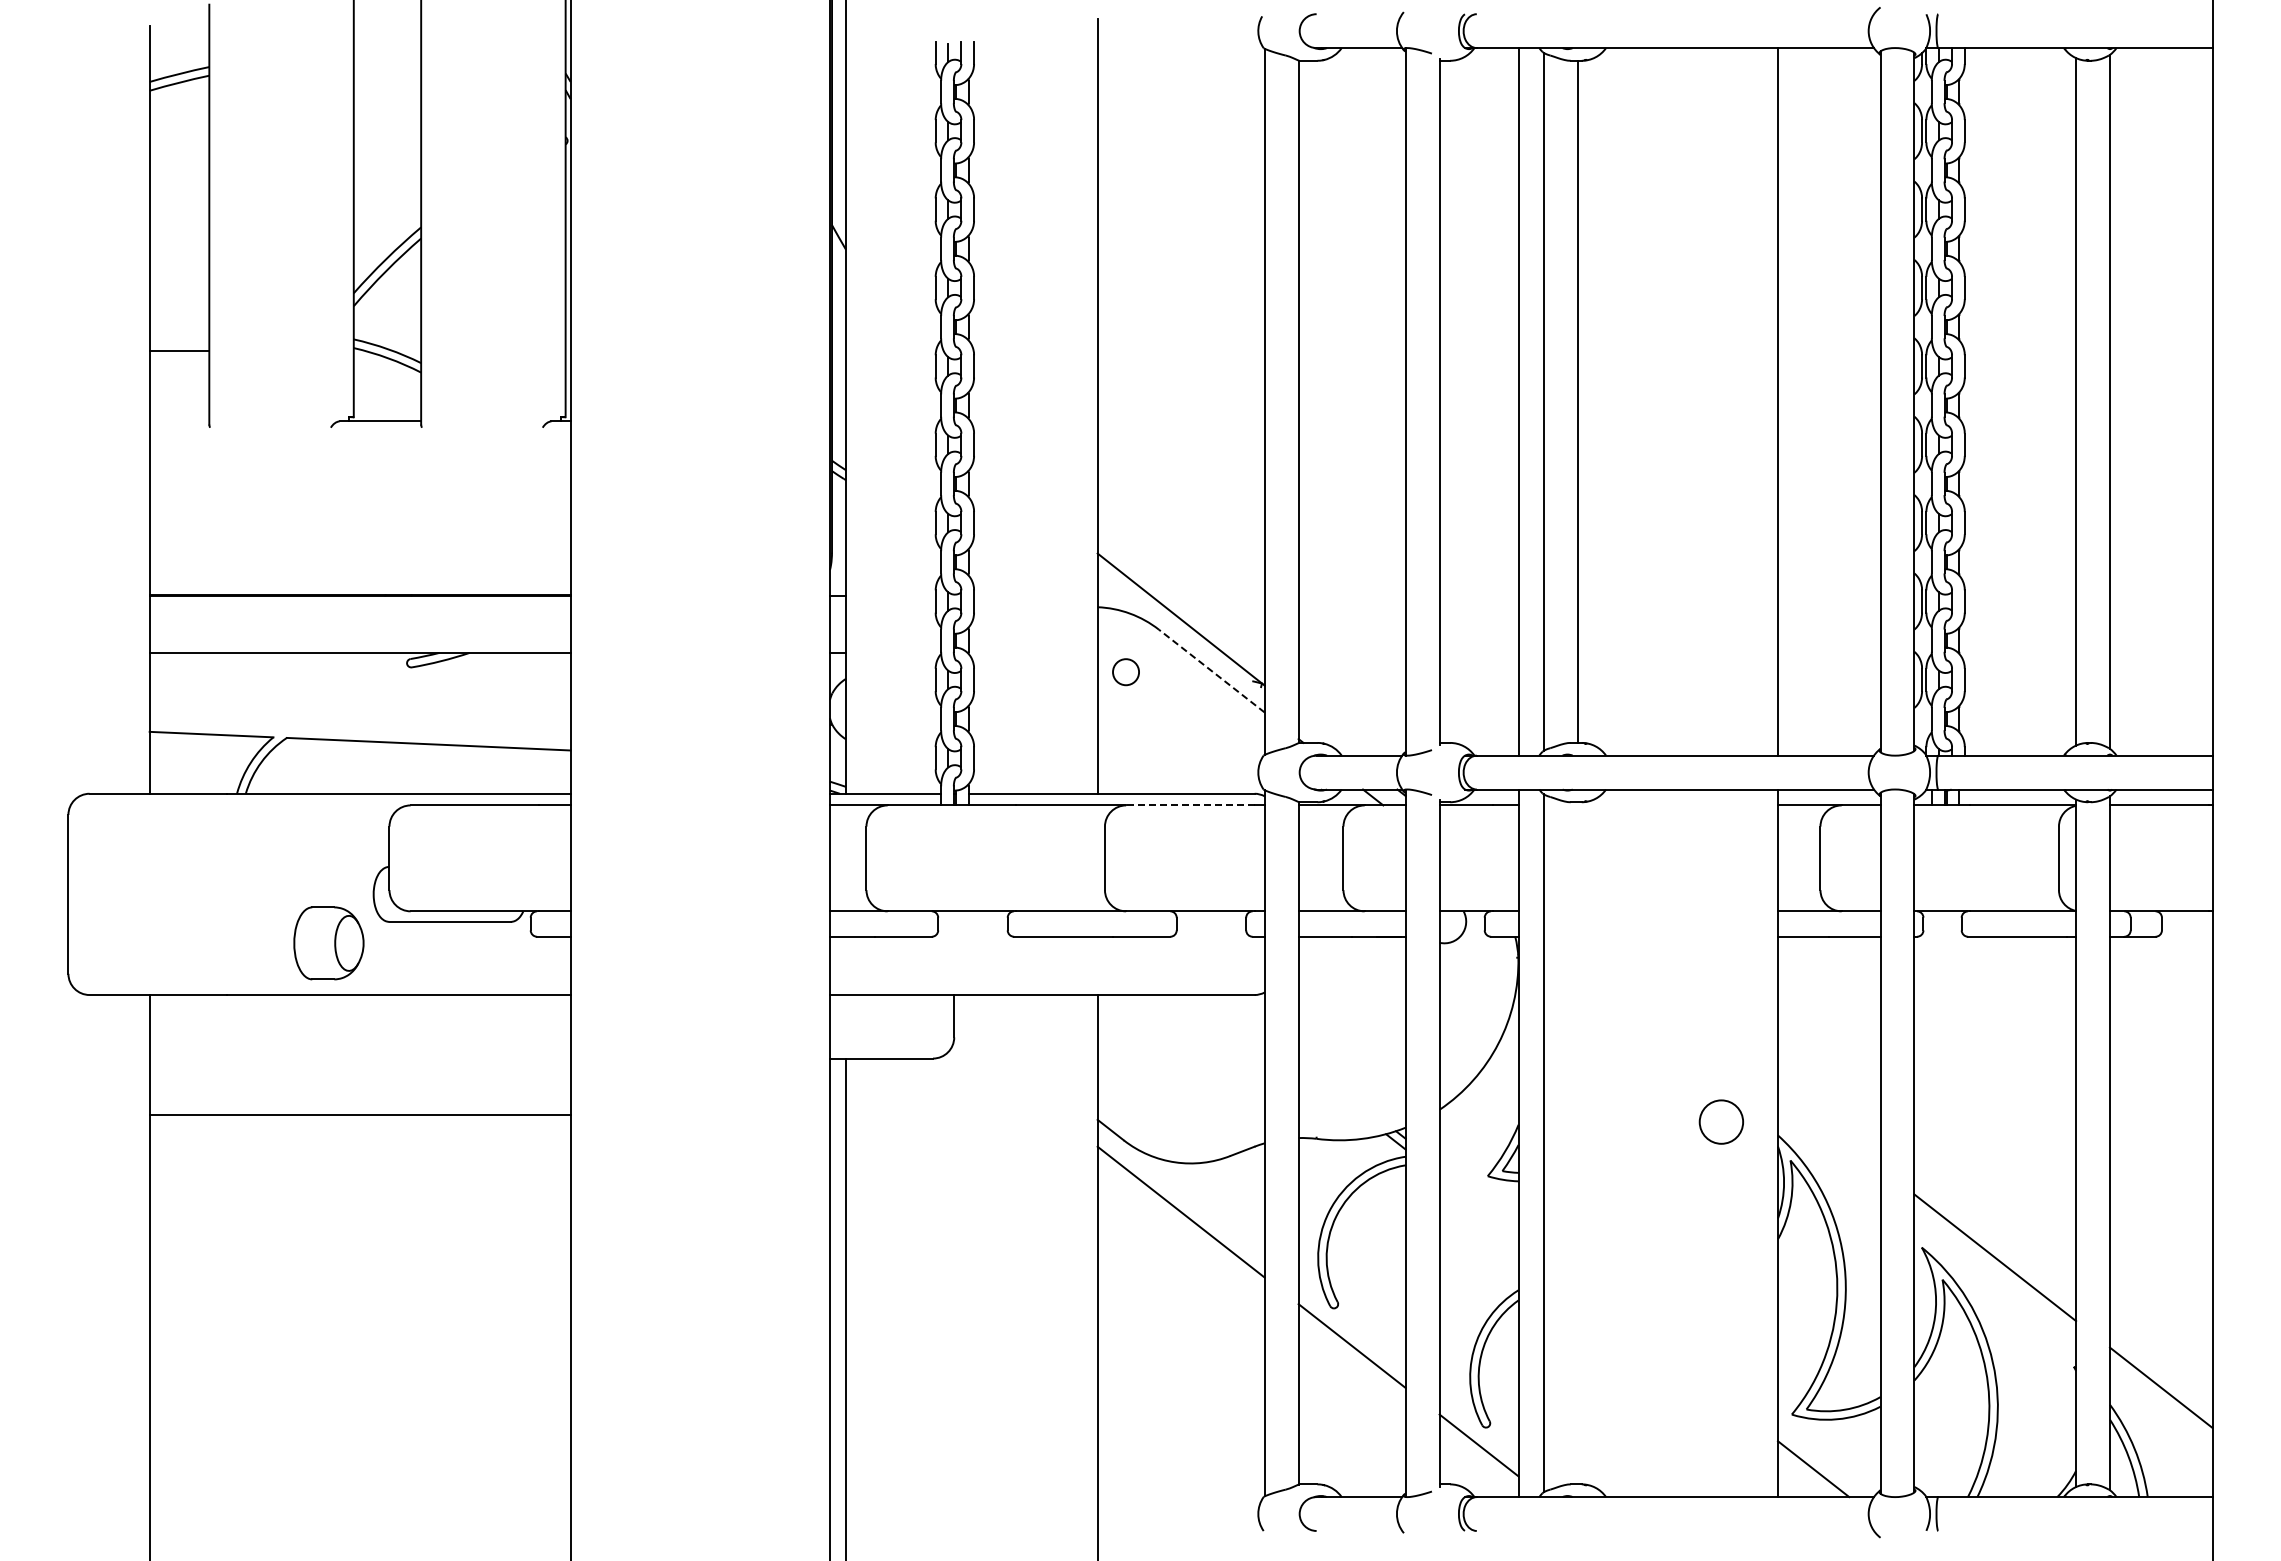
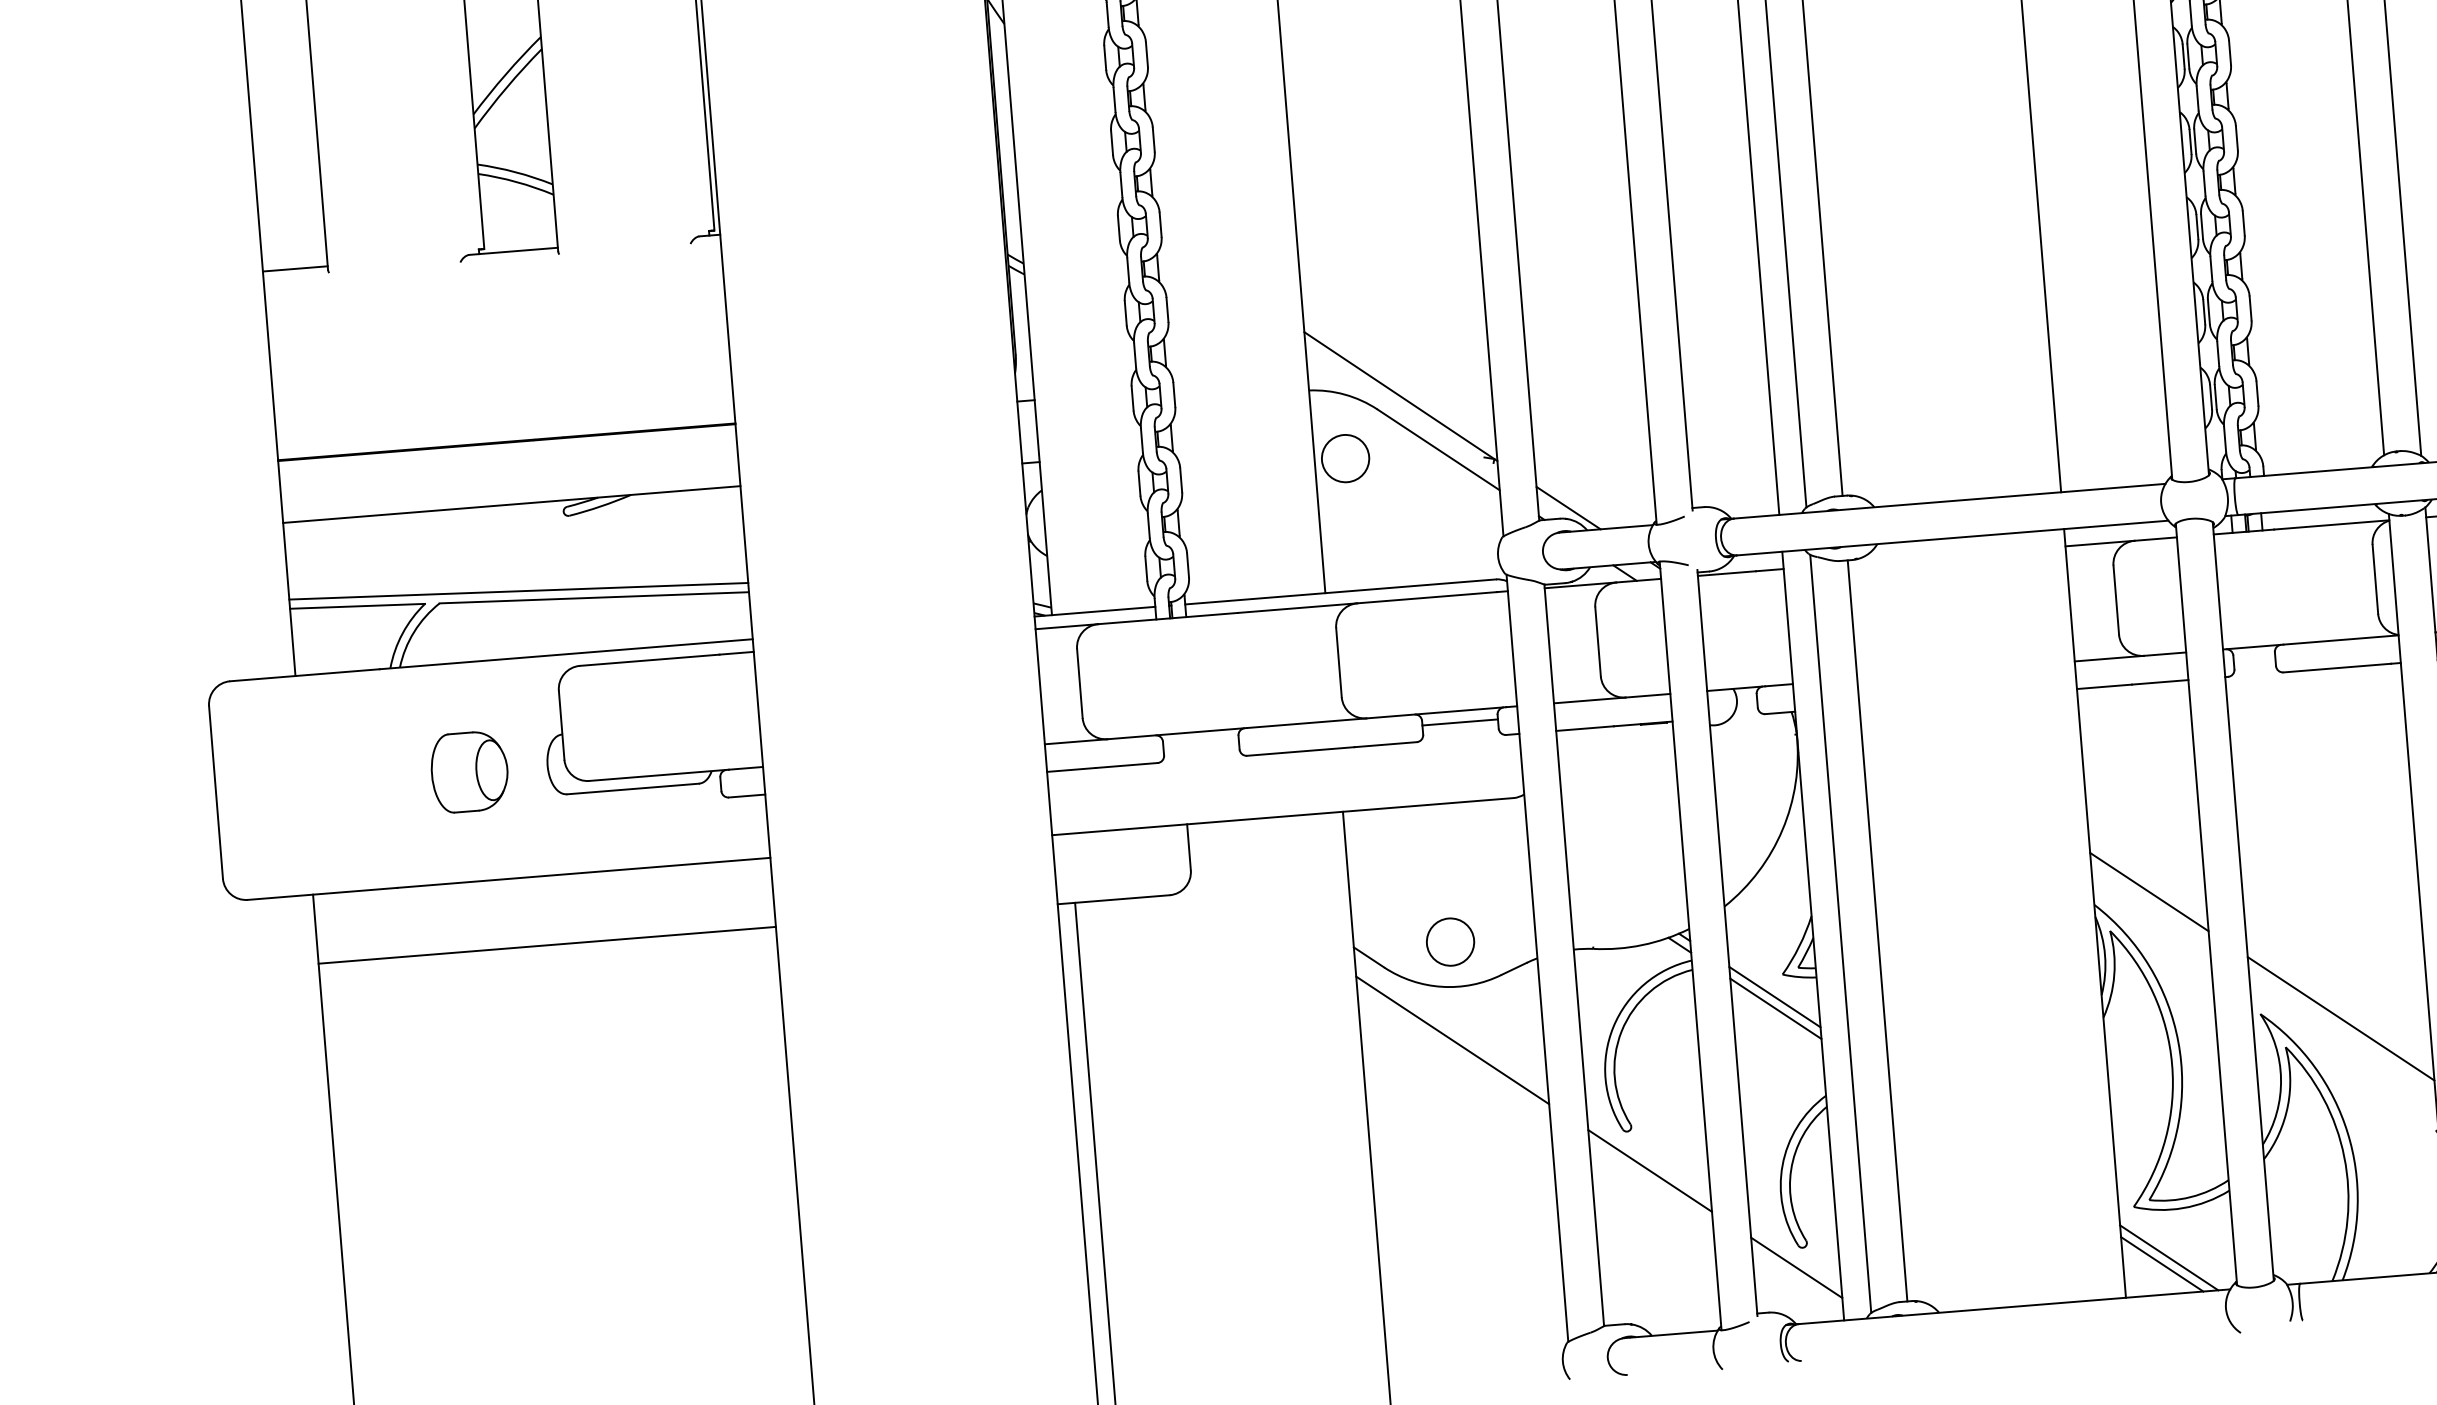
line: (179, 351) -> (295, 268), moved
line: (1211, 670) -> (1438, 449), dashed -> solid
circle: (1125, 671) -> (1344, 457), size x1.67
line: (359, 732) -> (518, 591), added
line: (1326, 733) -> (1568, 507), added
line: (1189, 805) -> (1426, 597), dashed -> solid
line: (1211, 921) -> (1460, 721), added
part: (328, 943) -> (469, 772), moved
line: (359, 1114) -> (546, 945), moved
circle: (1720, 1121) -> (1449, 941), moved
line: (1828, 1127) -> (2148, 891), added
line: (1577, 1143) -> (1877, 931), added
line: (1478, 1196) -> (1774, 997), added
line: (1478, 1207) -> (1775, 1009), added
line: (1819, 1463) -> (2168, 1257), added

